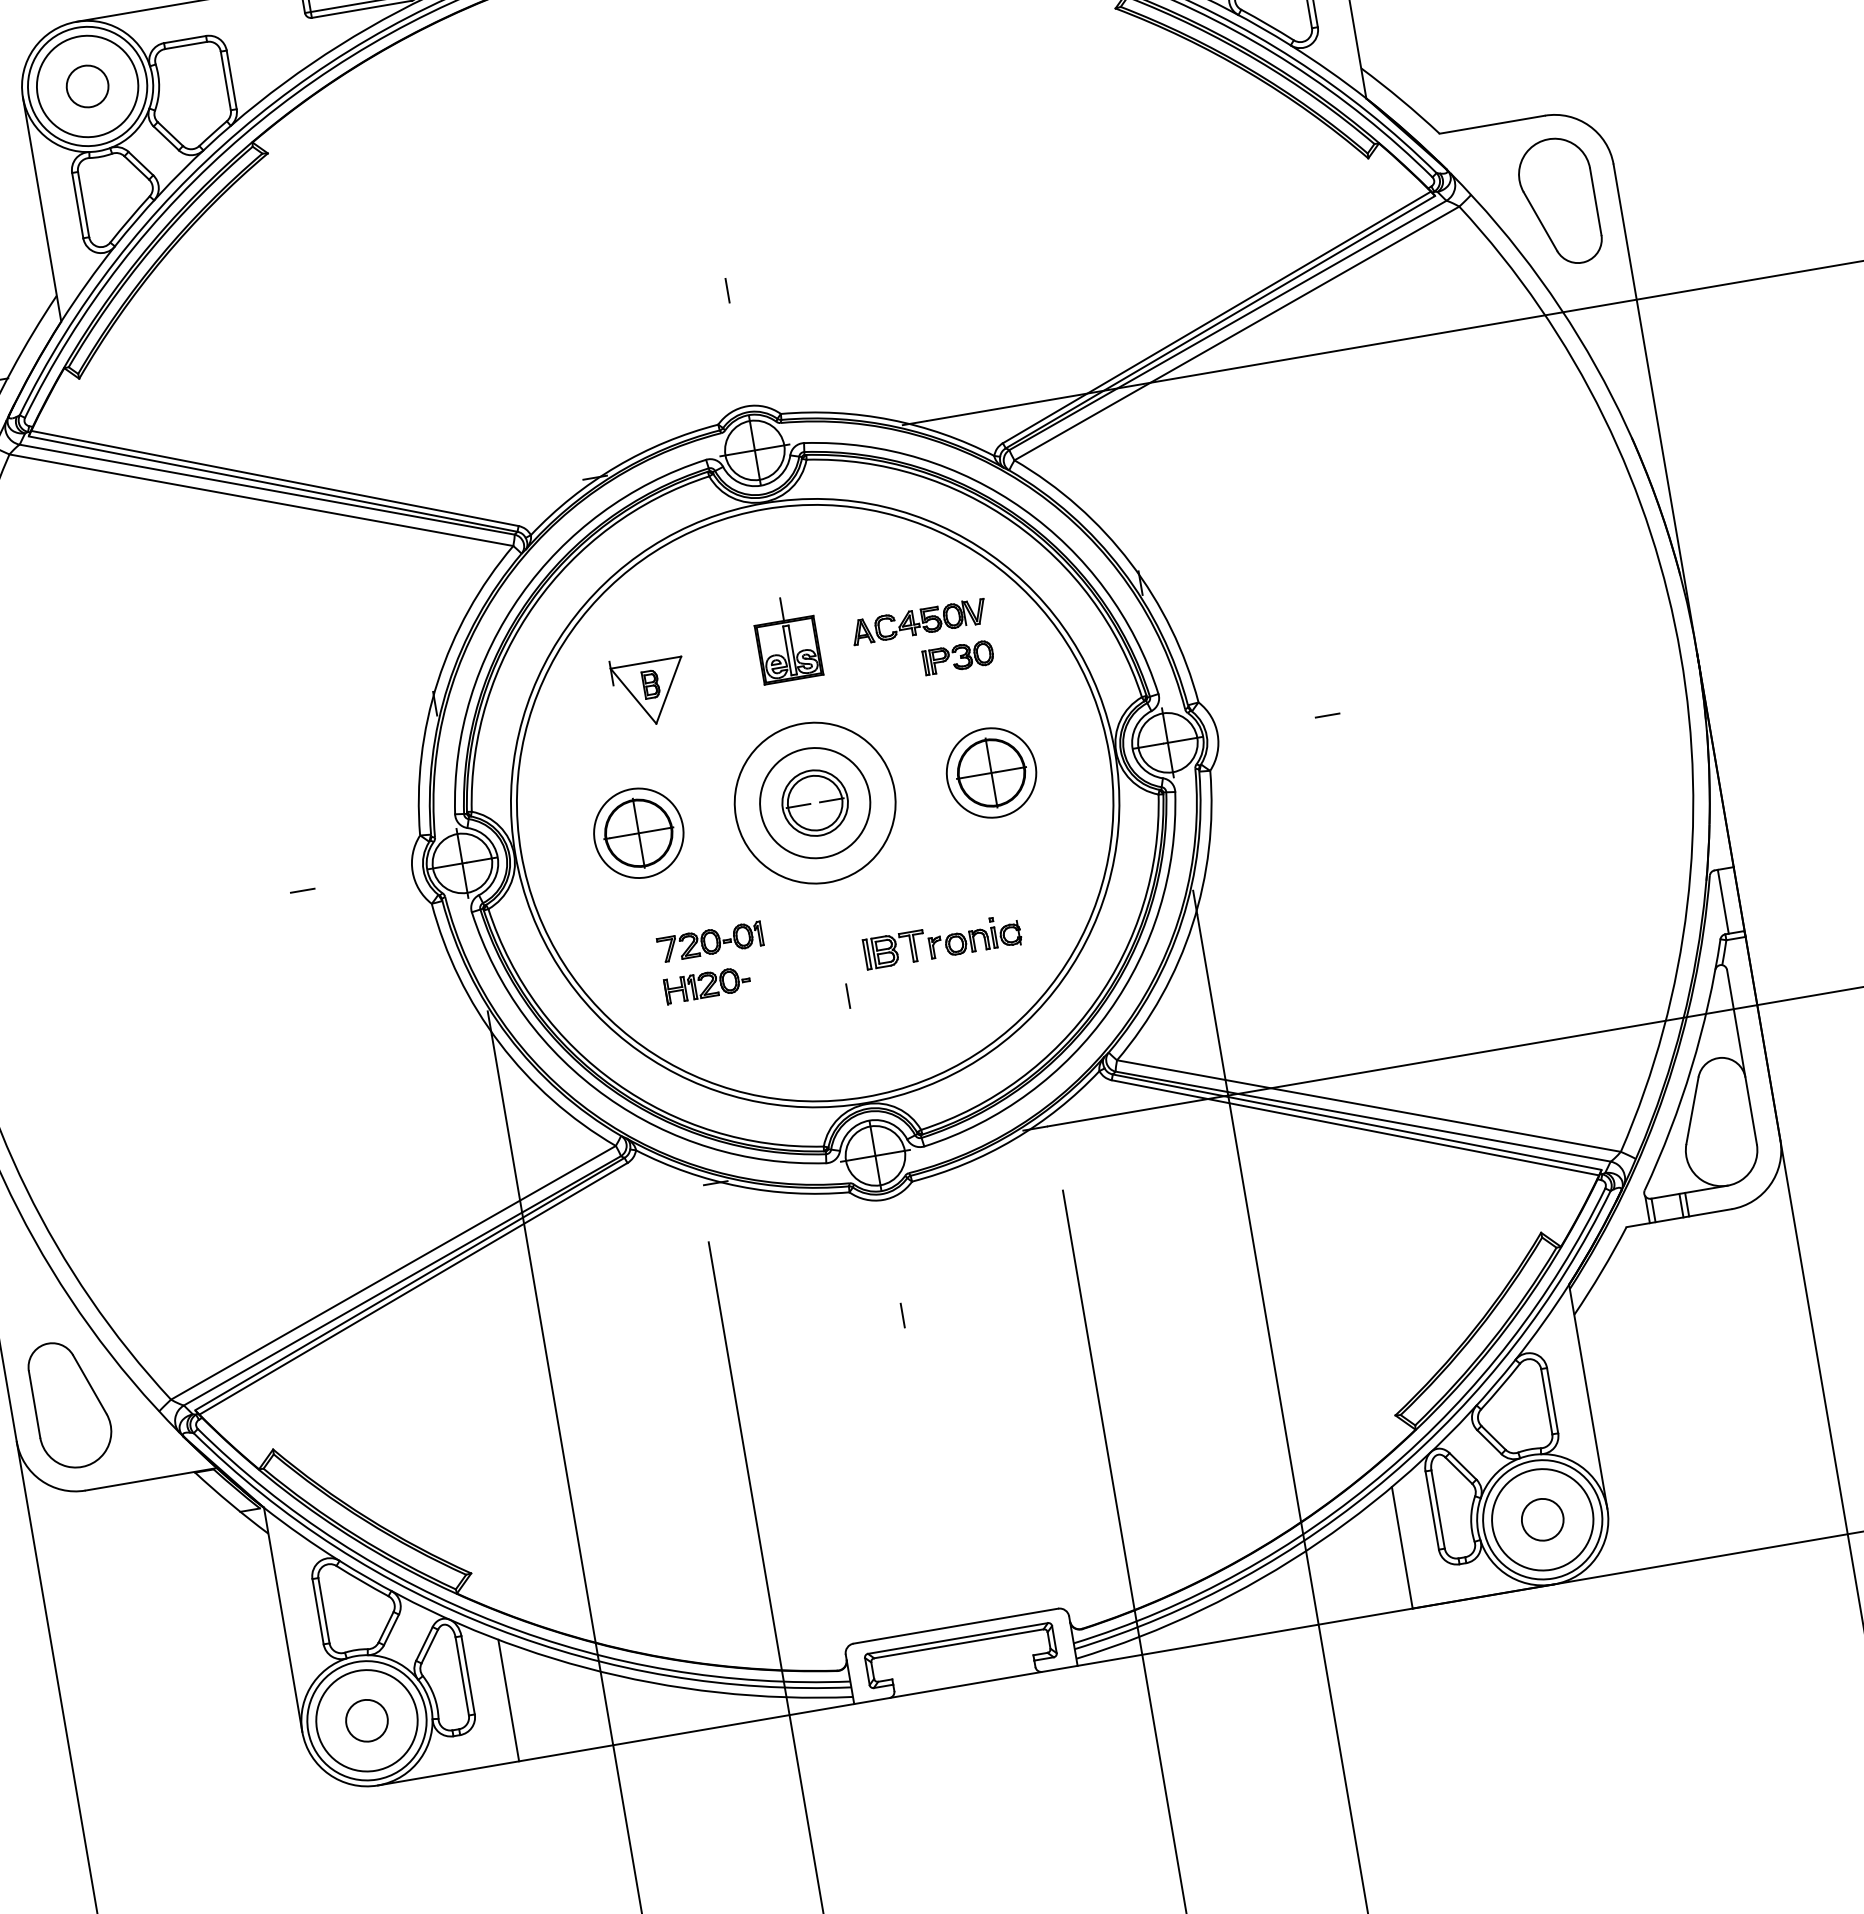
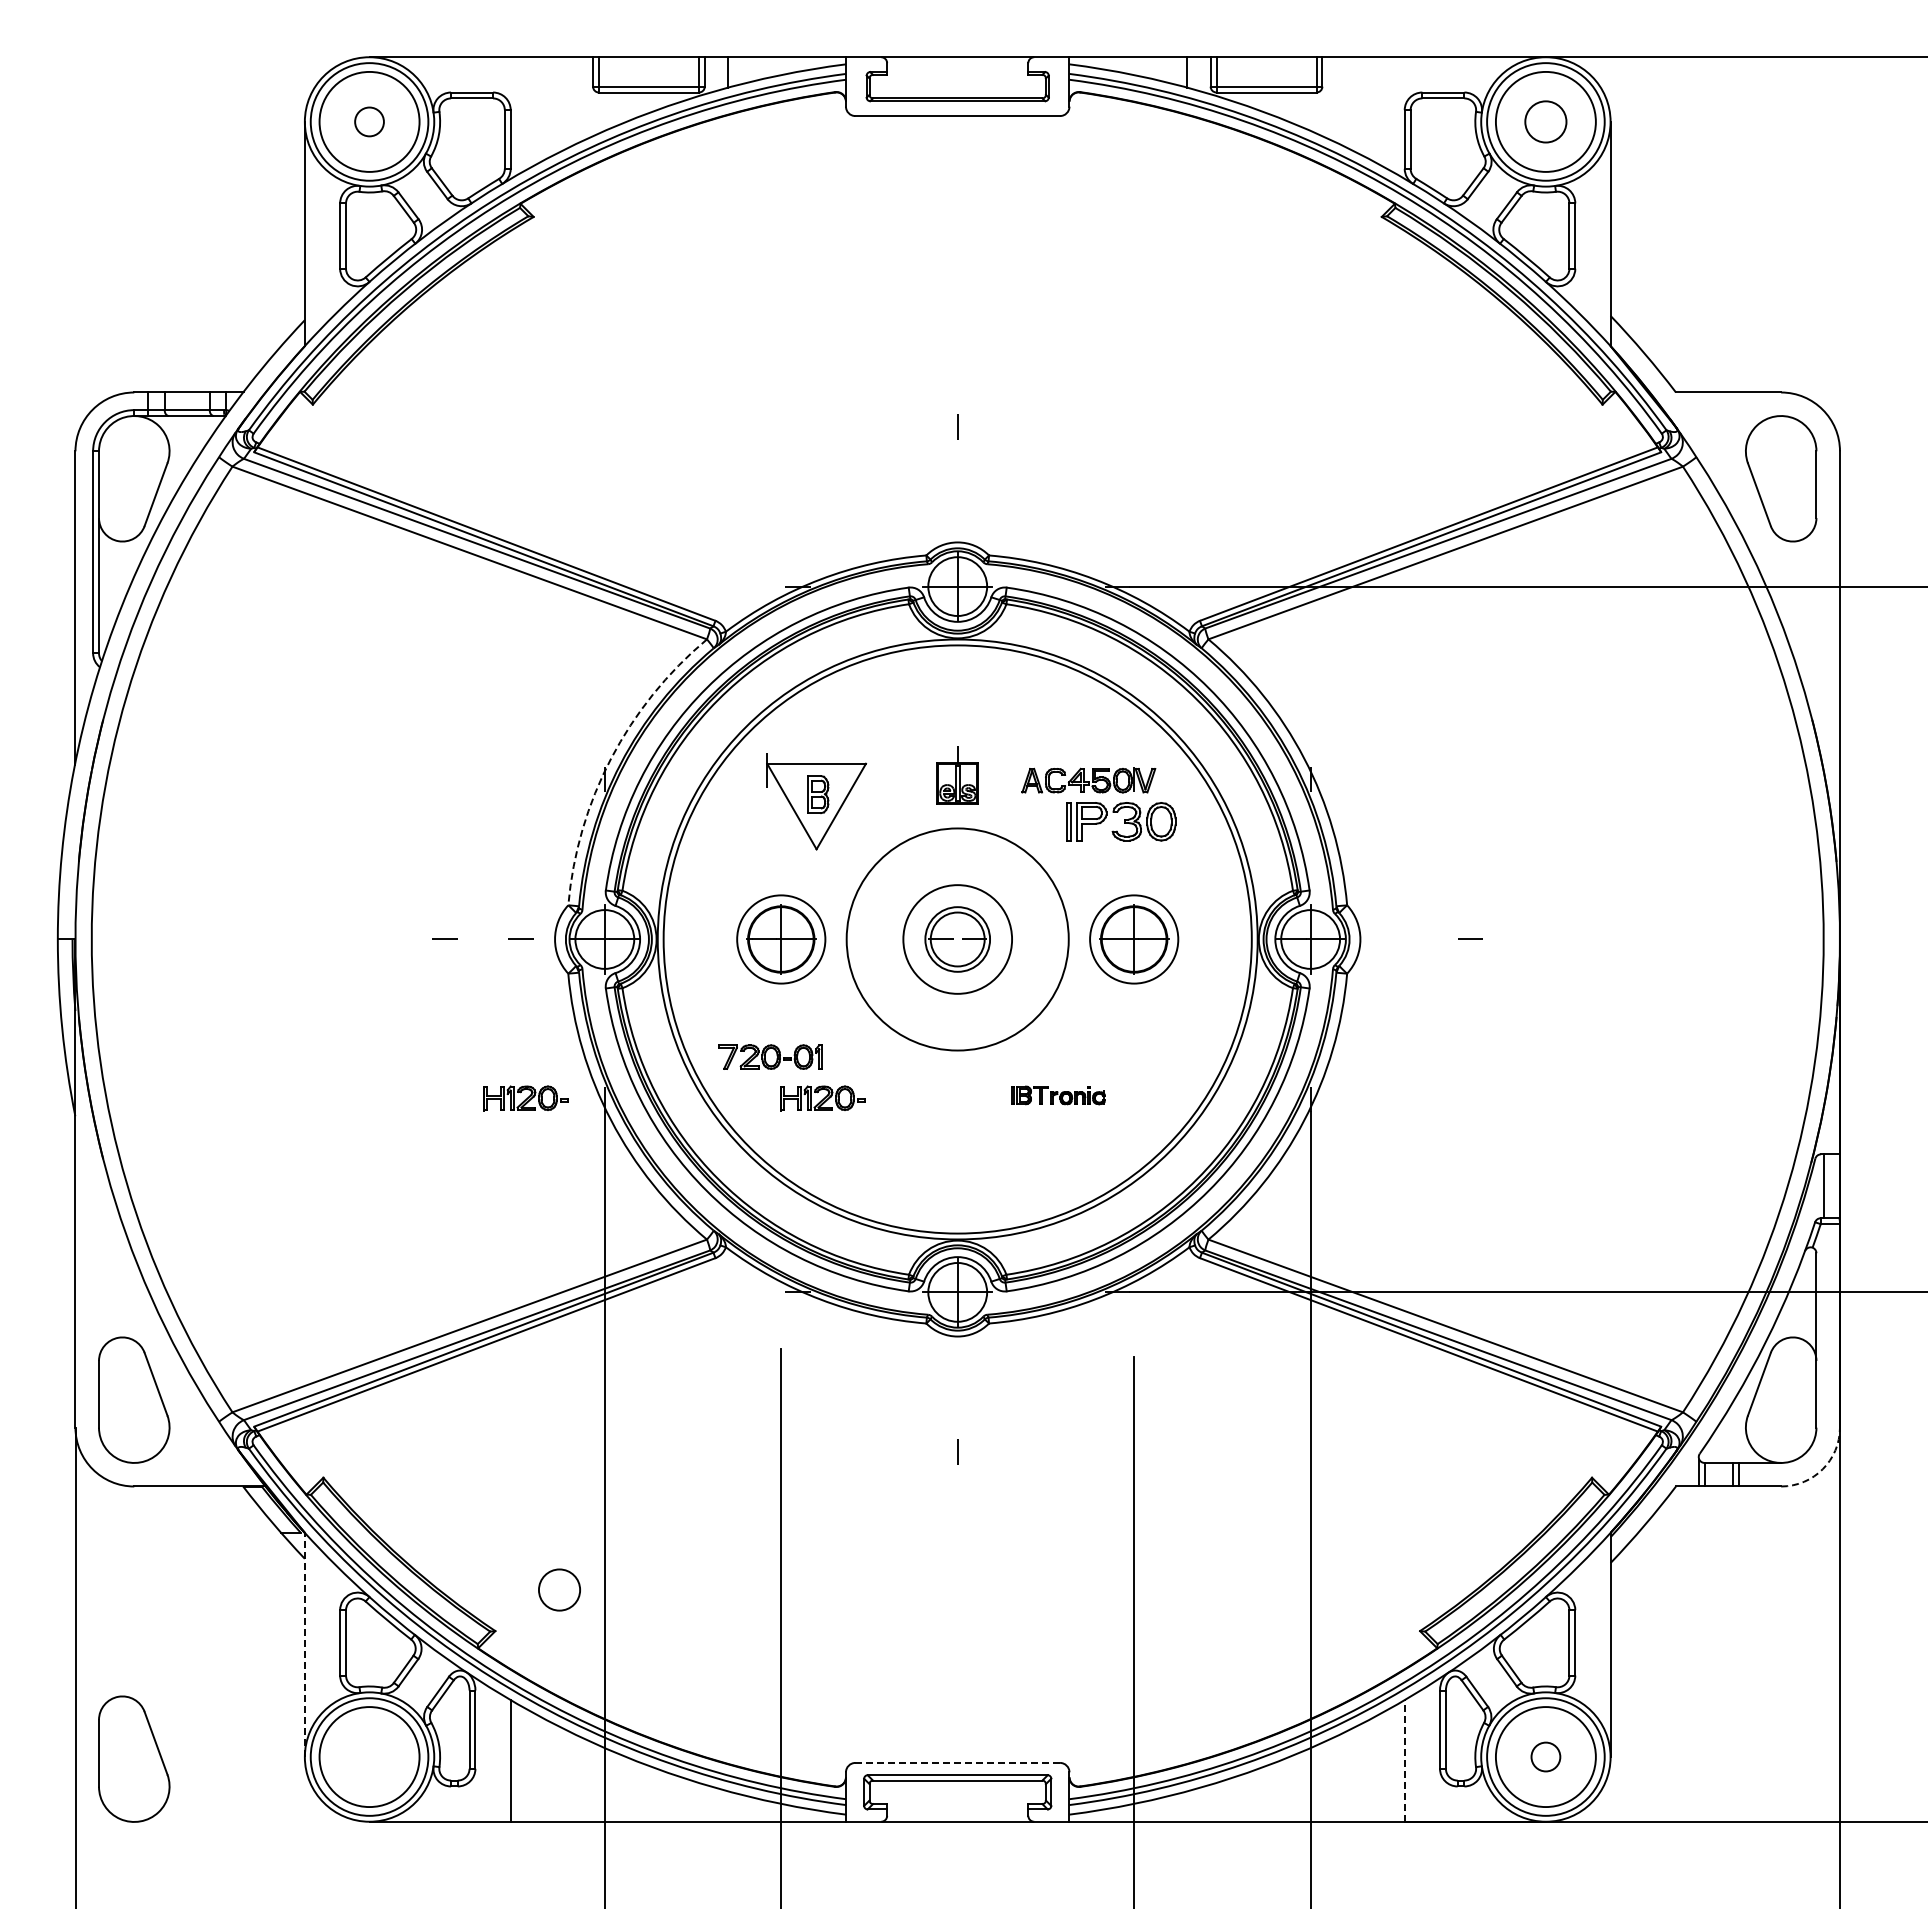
circle: (87, 86) -> (369, 121), size x0.7
part: (786, 639) -> (957, 775), size x0.7
part: (958, 657) -> (1121, 821), size x1.6
arc: (438, 681) -> (611, 758), solid -> dashed
part: (650, 690) -> (816, 802), size x1.4
circle: (814, 803) -> (957, 939), size x1.4
line: (378, 876) -> (520, 938), added
part: (710, 941) -> (770, 1056), moved
part: (942, 941) -> (1058, 1095), size x0.6
line: (847, 996) -> (957, 1132), removed
part: (410, 1035) -> (525, 1098), added
arc: (1770, 1185) -> (1822, 1469), solid -> dashed
circle: (1542, 1519) -> (1545, 1756), size x0.7
line: (1402, 1547) -> (1404, 1760), solid -> dashed
line: (282, 1619) -> (304, 1644), solid -> dashed
line: (955, 1625) -> (957, 1762), solid -> dashed
circle: (366, 1720) -> (559, 1589), moved
part: (132, 1762) -> (134, 1758), added

